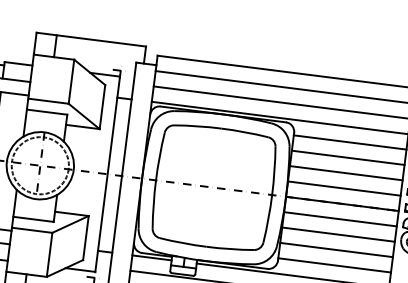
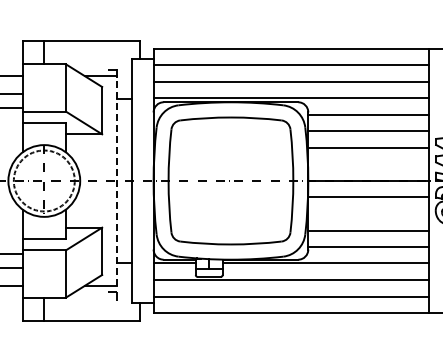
line: (107, 173) -> (116, 180), solid -> dashed
line: (344, 188) -> (368, 164), removed
line: (338, 235) -> (368, 214), removed

